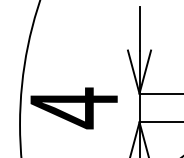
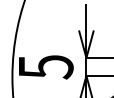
text: (75, 108) -> (46, 67), 4 -> 5

